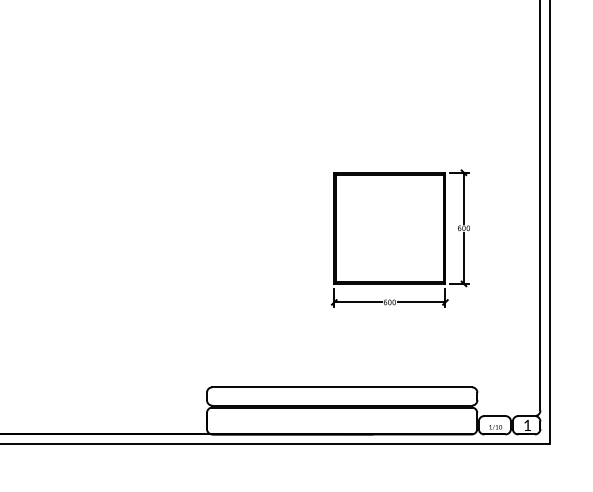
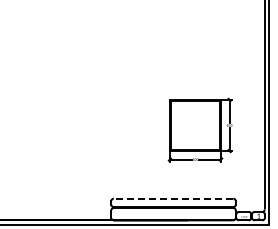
line: (342, 386) -> (173, 198), solid -> dashed

